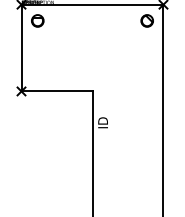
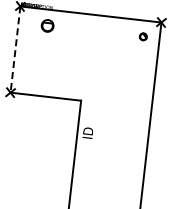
part: (37, 20) -> (47, 25), moved
part: (146, 20) -> (142, 36), size x0.6
line: (21, 48) -> (15, 49), solid -> dashed

